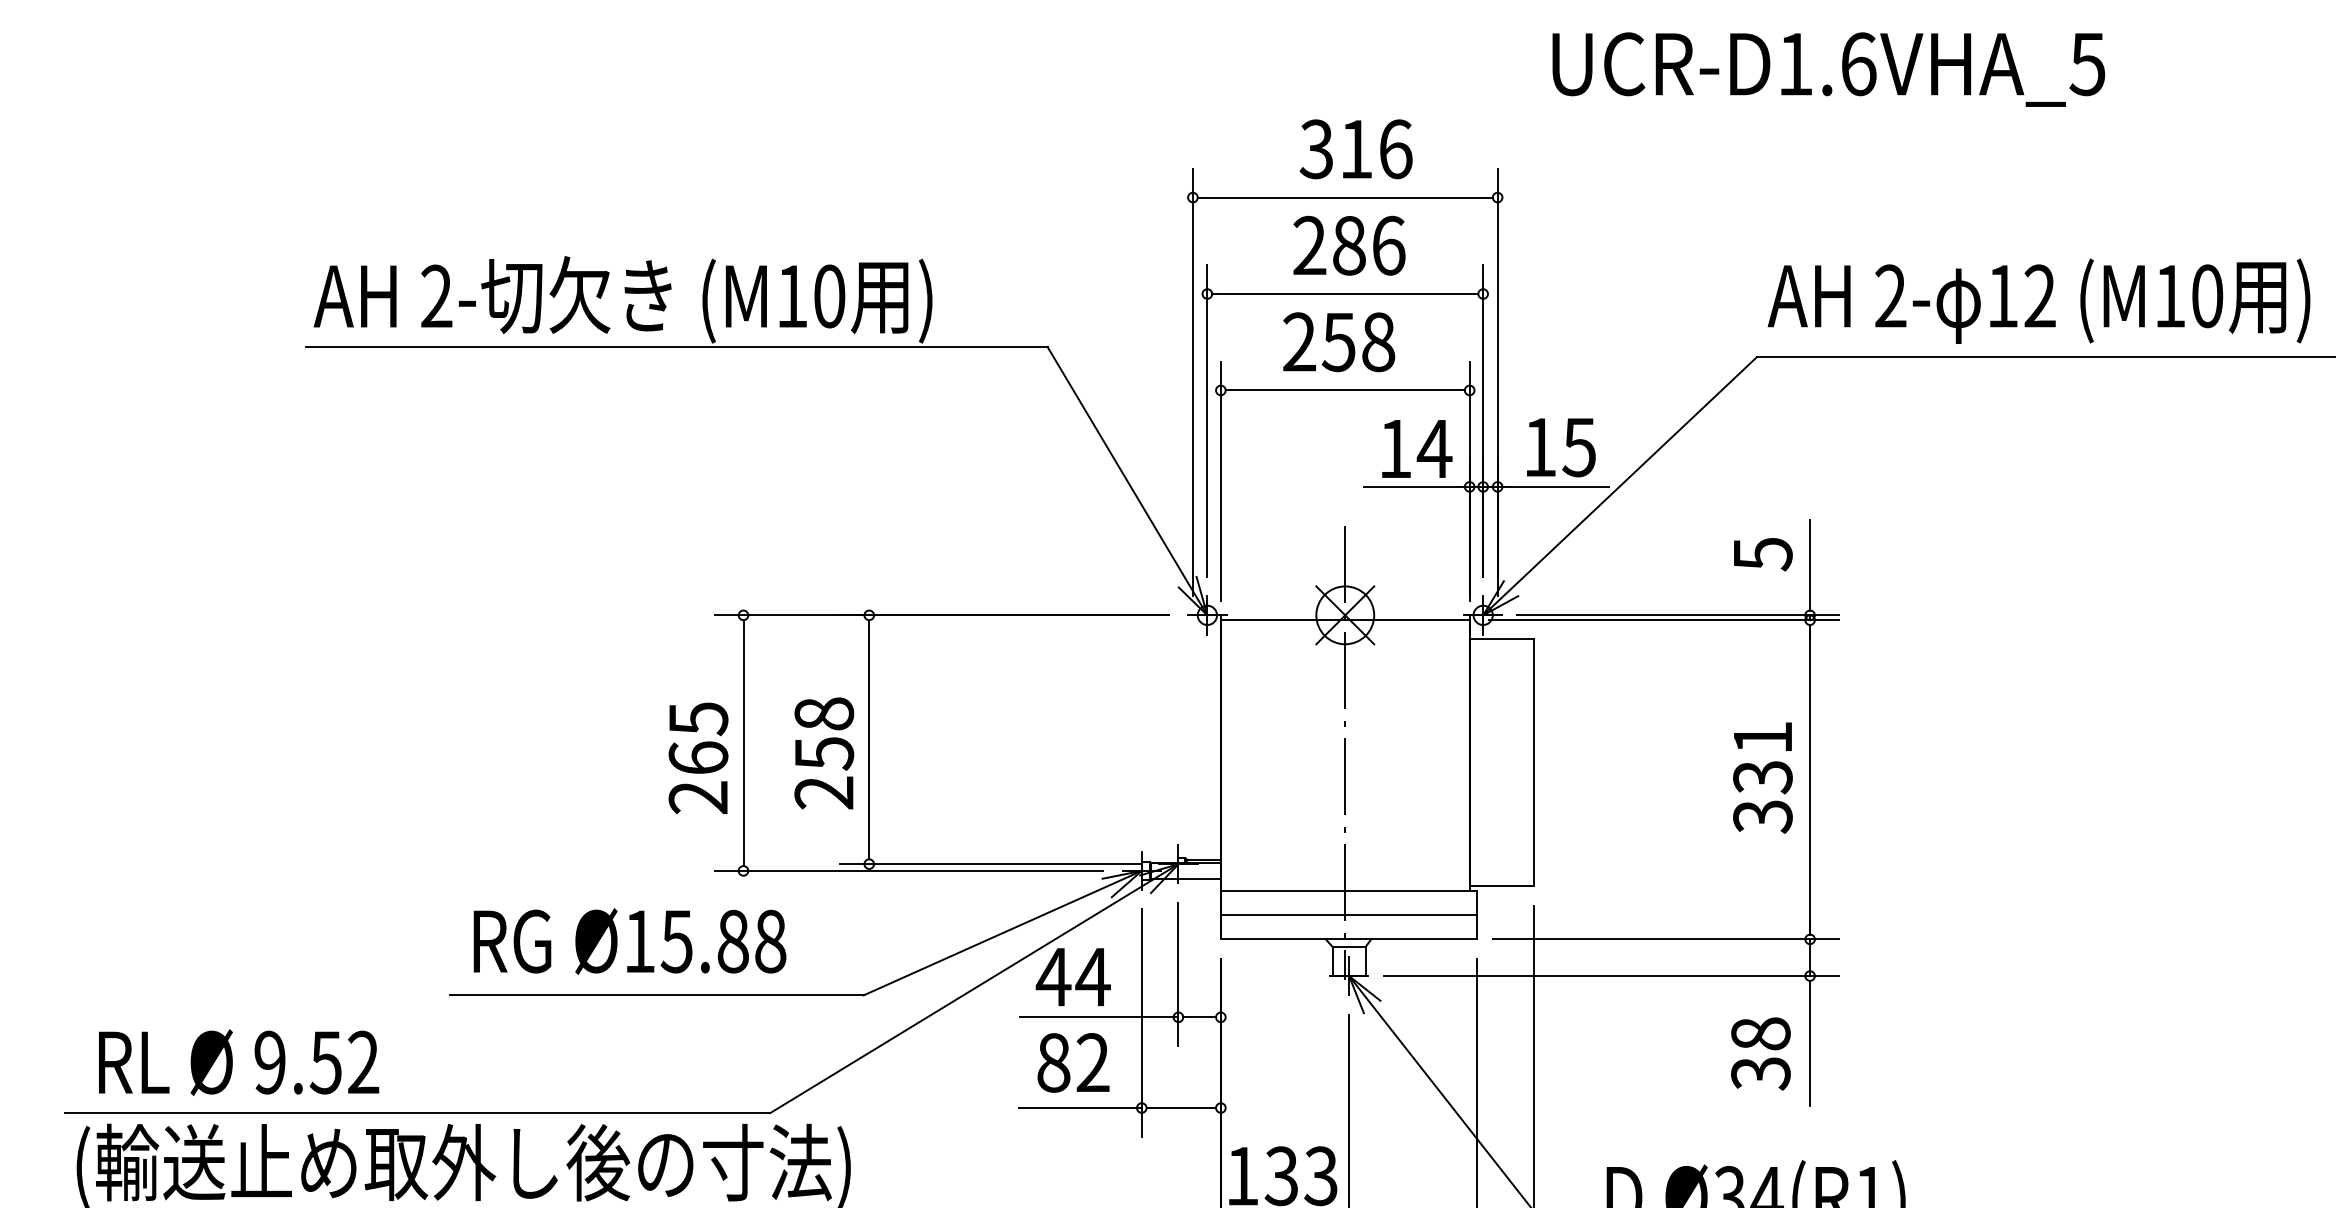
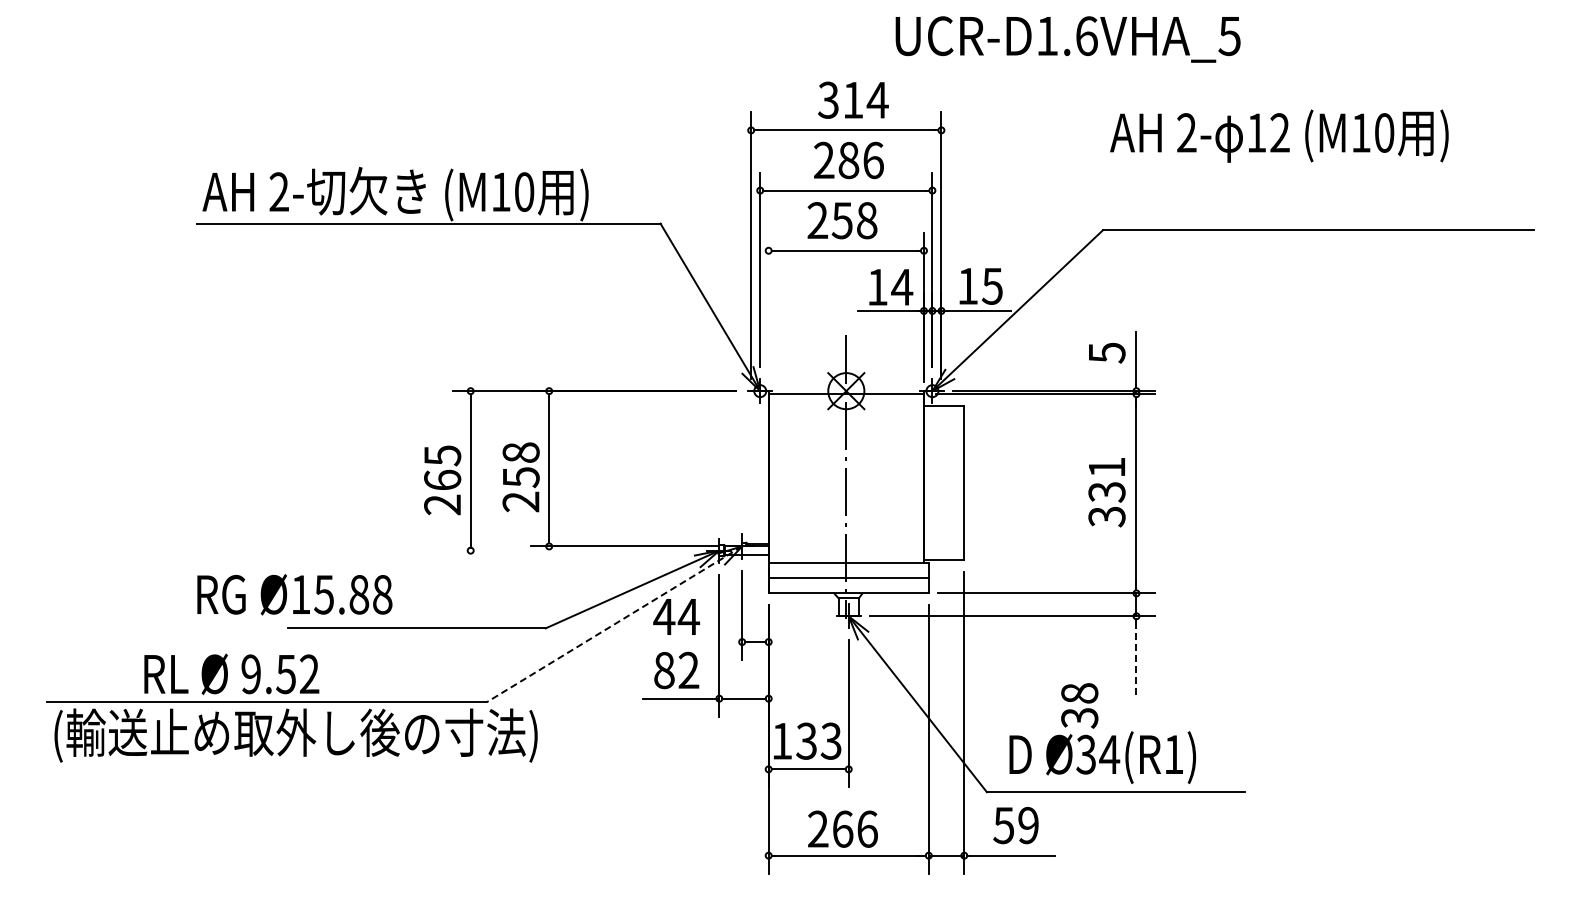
text: (1827, 69) -> (1067, 39), moved
text: (1395, 148) -> (877, 99), 316 -> 314
text: (2039, 300) -> (1279, 135), moved
line: (1220, 481) -> (768, 307), removed
line: (908, 870) -> (573, 550), removed
text: (629, 941) -> (294, 594), moved
line: (973, 989) -> (614, 624), solid -> dashed
line: (1098, 1018) -> (692, 642), removed
line: (1810, 1046) -> (1136, 660), solid -> dashed
text: (1760, 1053) -> (1079, 705), moved
text: (238, 1061) -> (231, 673), moved

